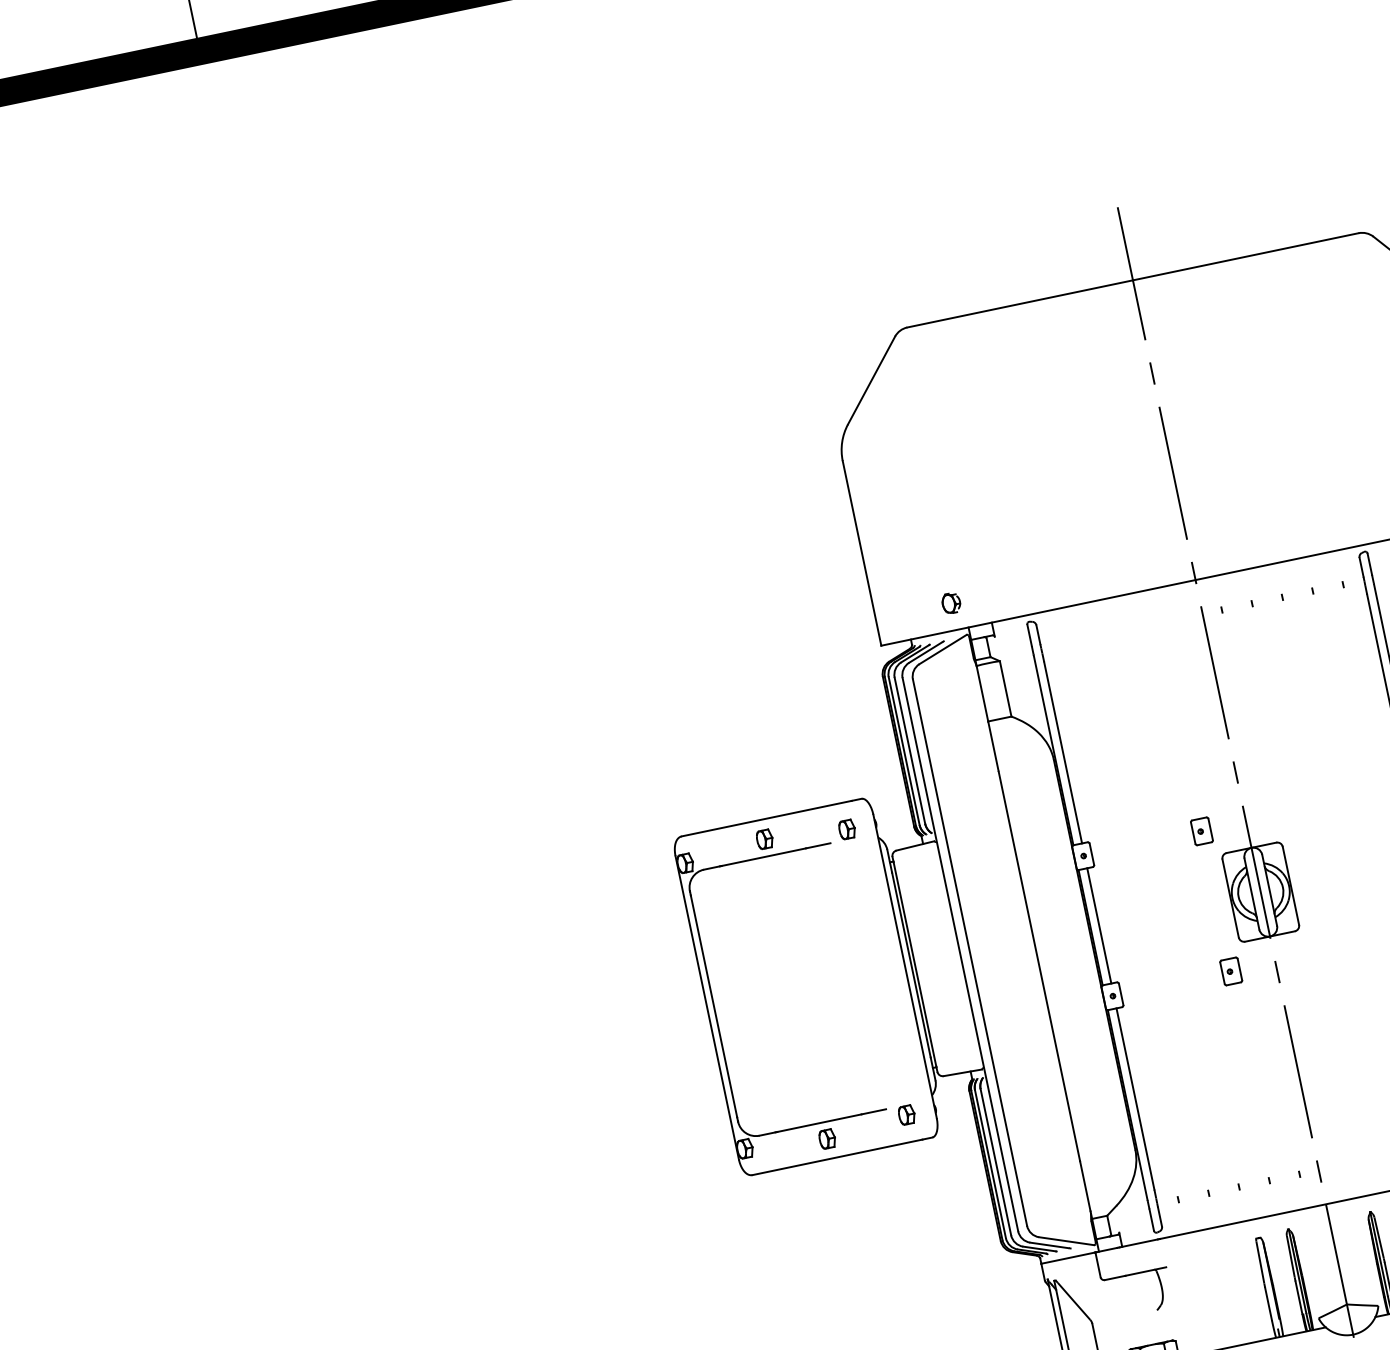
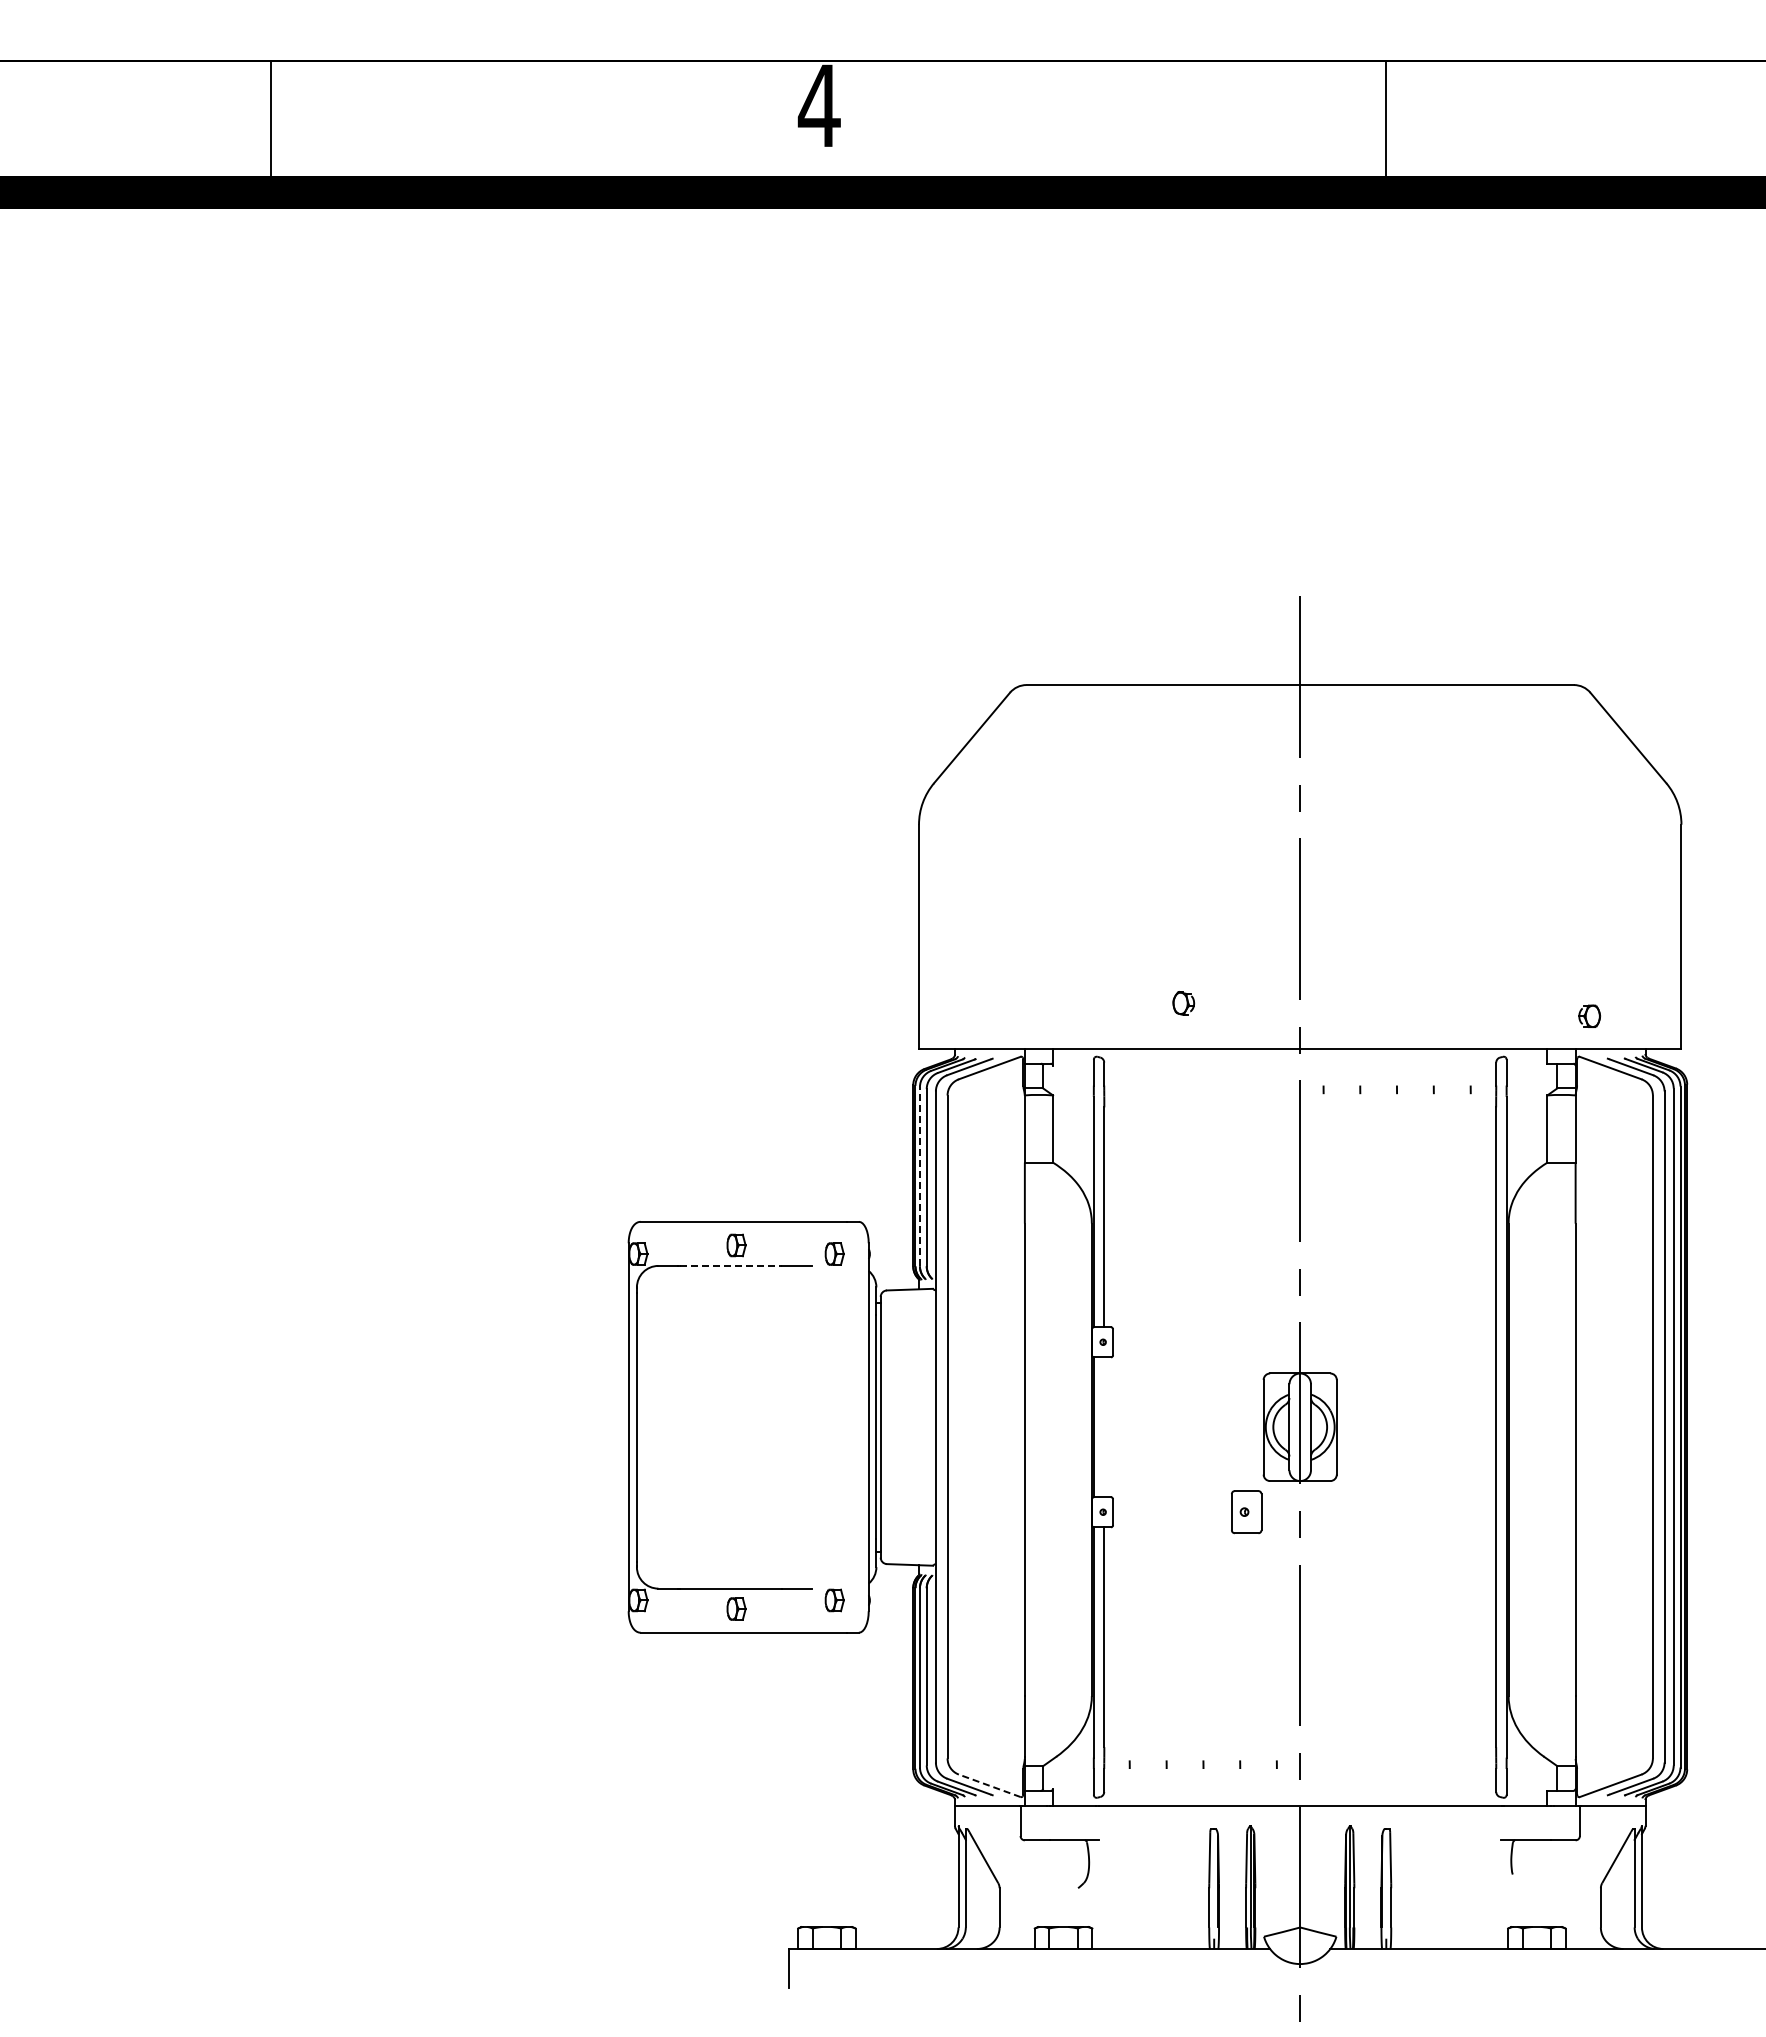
part: (951, 603) -> (1183, 1003), moved
line: (903, 751) -> (919, 1176), solid -> dashed
part: (1201, 831) -> (1246, 1342), removed
line: (764, 856) -> (731, 1265), solid -> dashed
line: (1099, 926) -> (1104, 1427), removed
part: (1231, 971) -> (1246, 1512), size x1.4
line: (1066, 1240) -> (989, 1785), solid -> dashed

